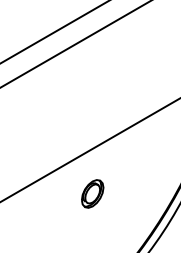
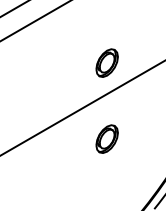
part: (92, 117) -> (106, 62), added

